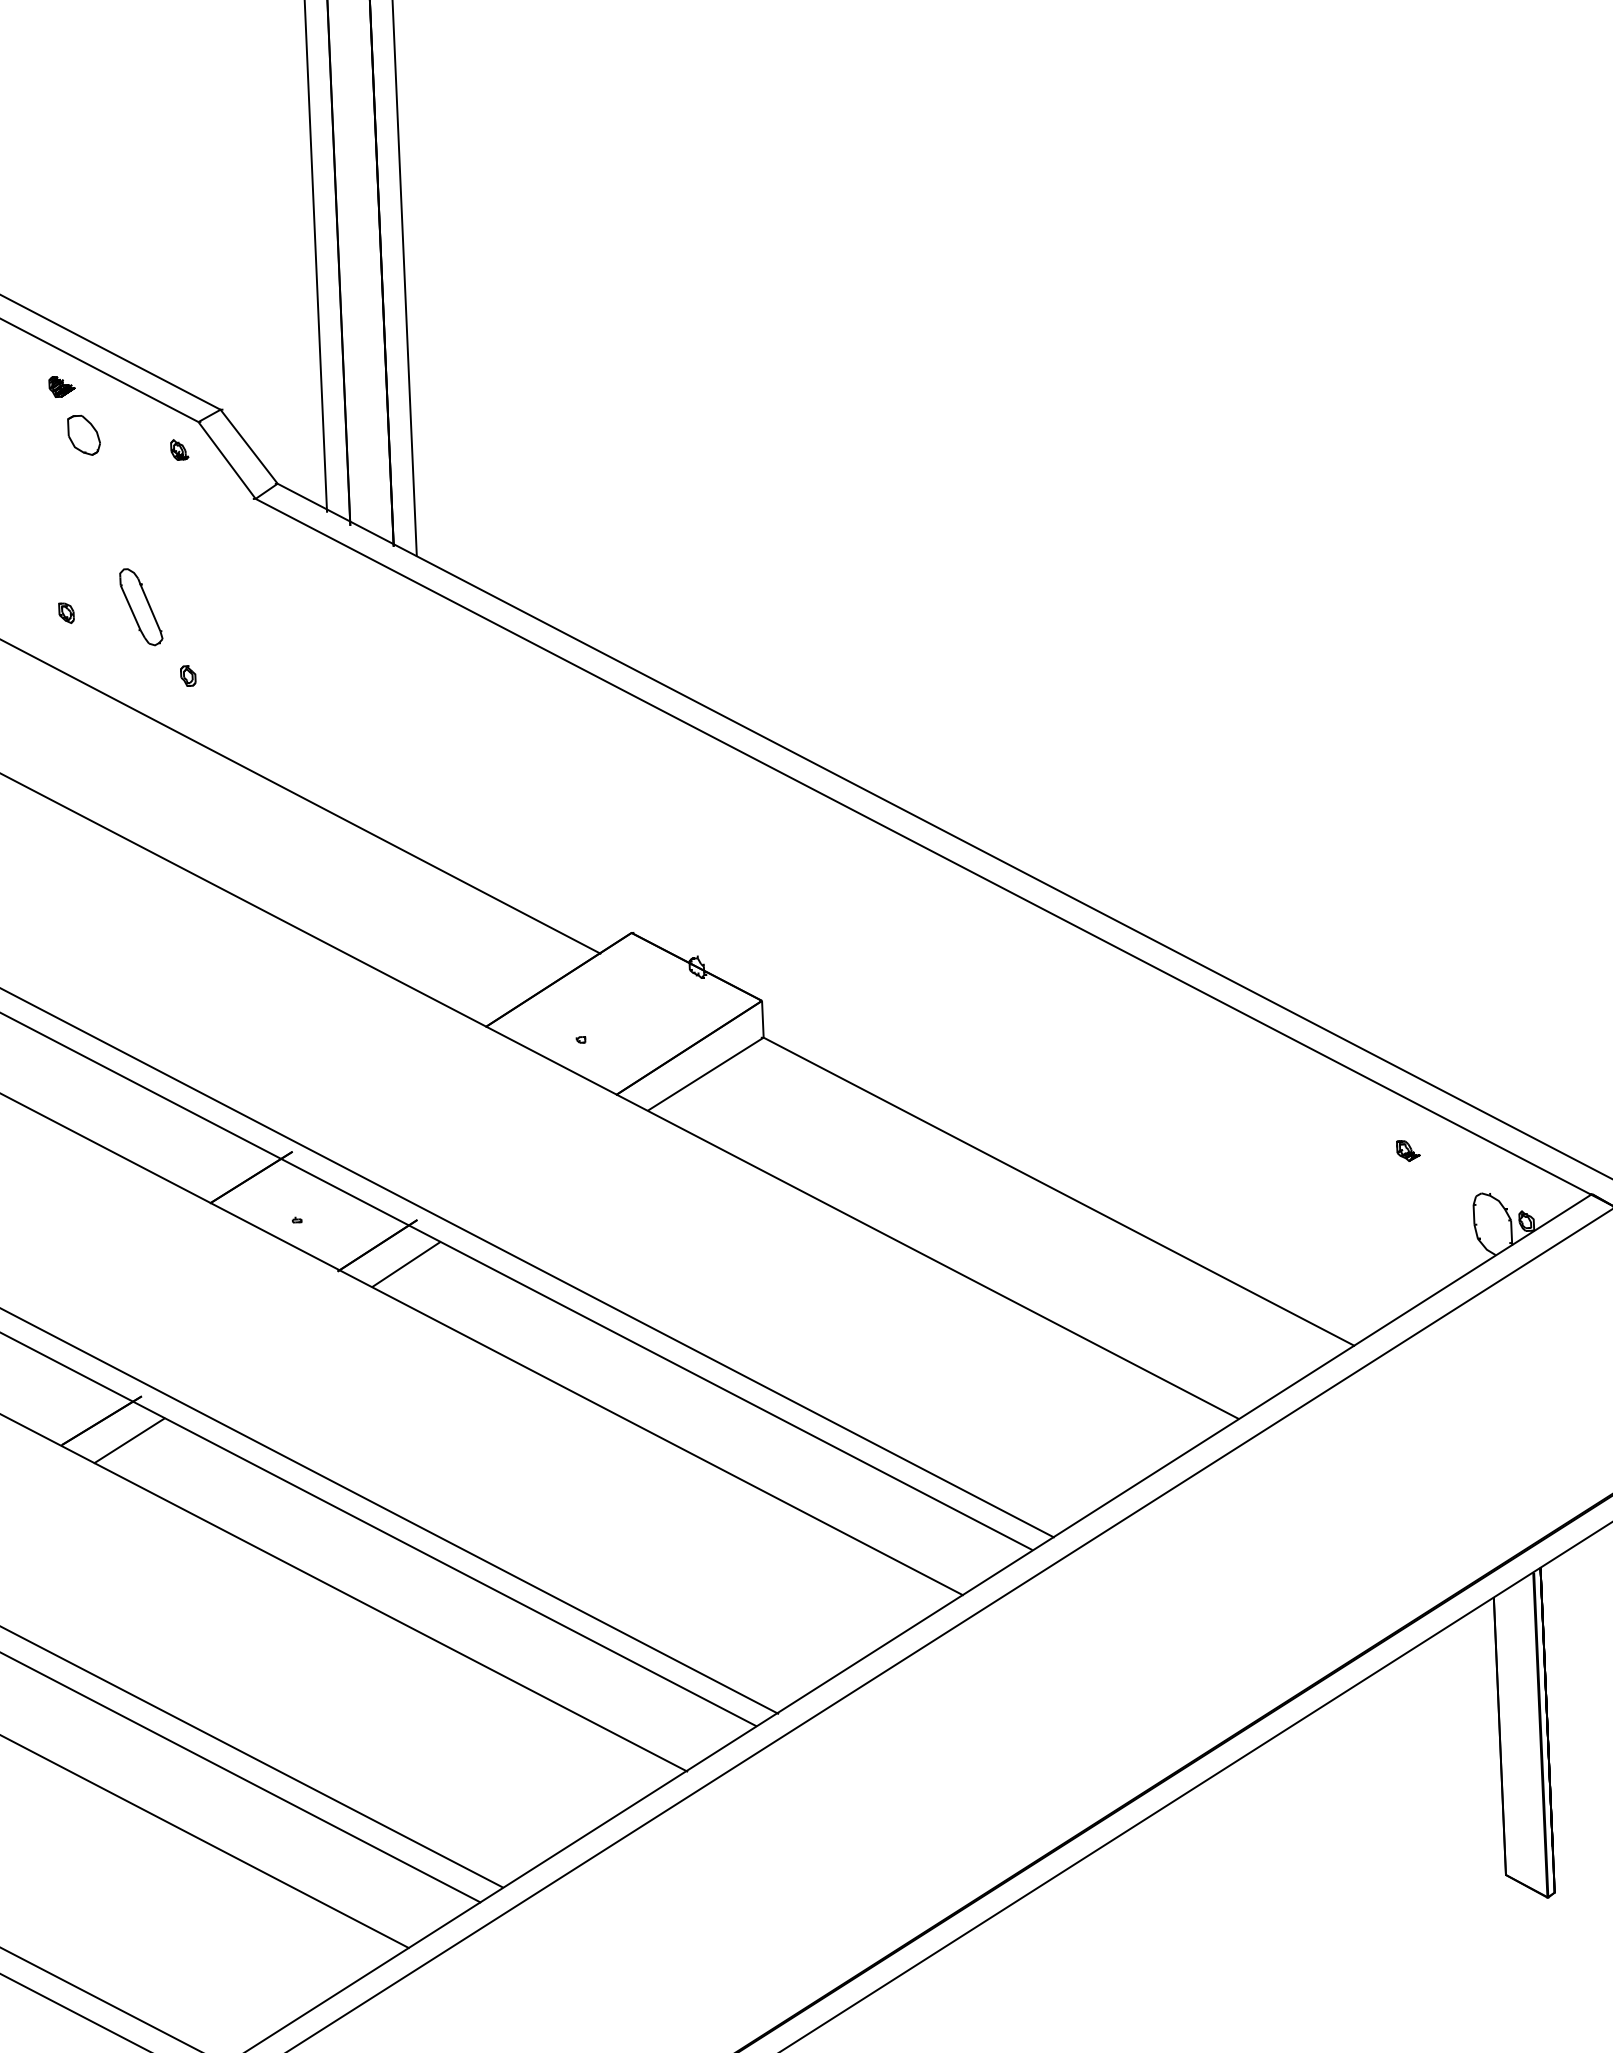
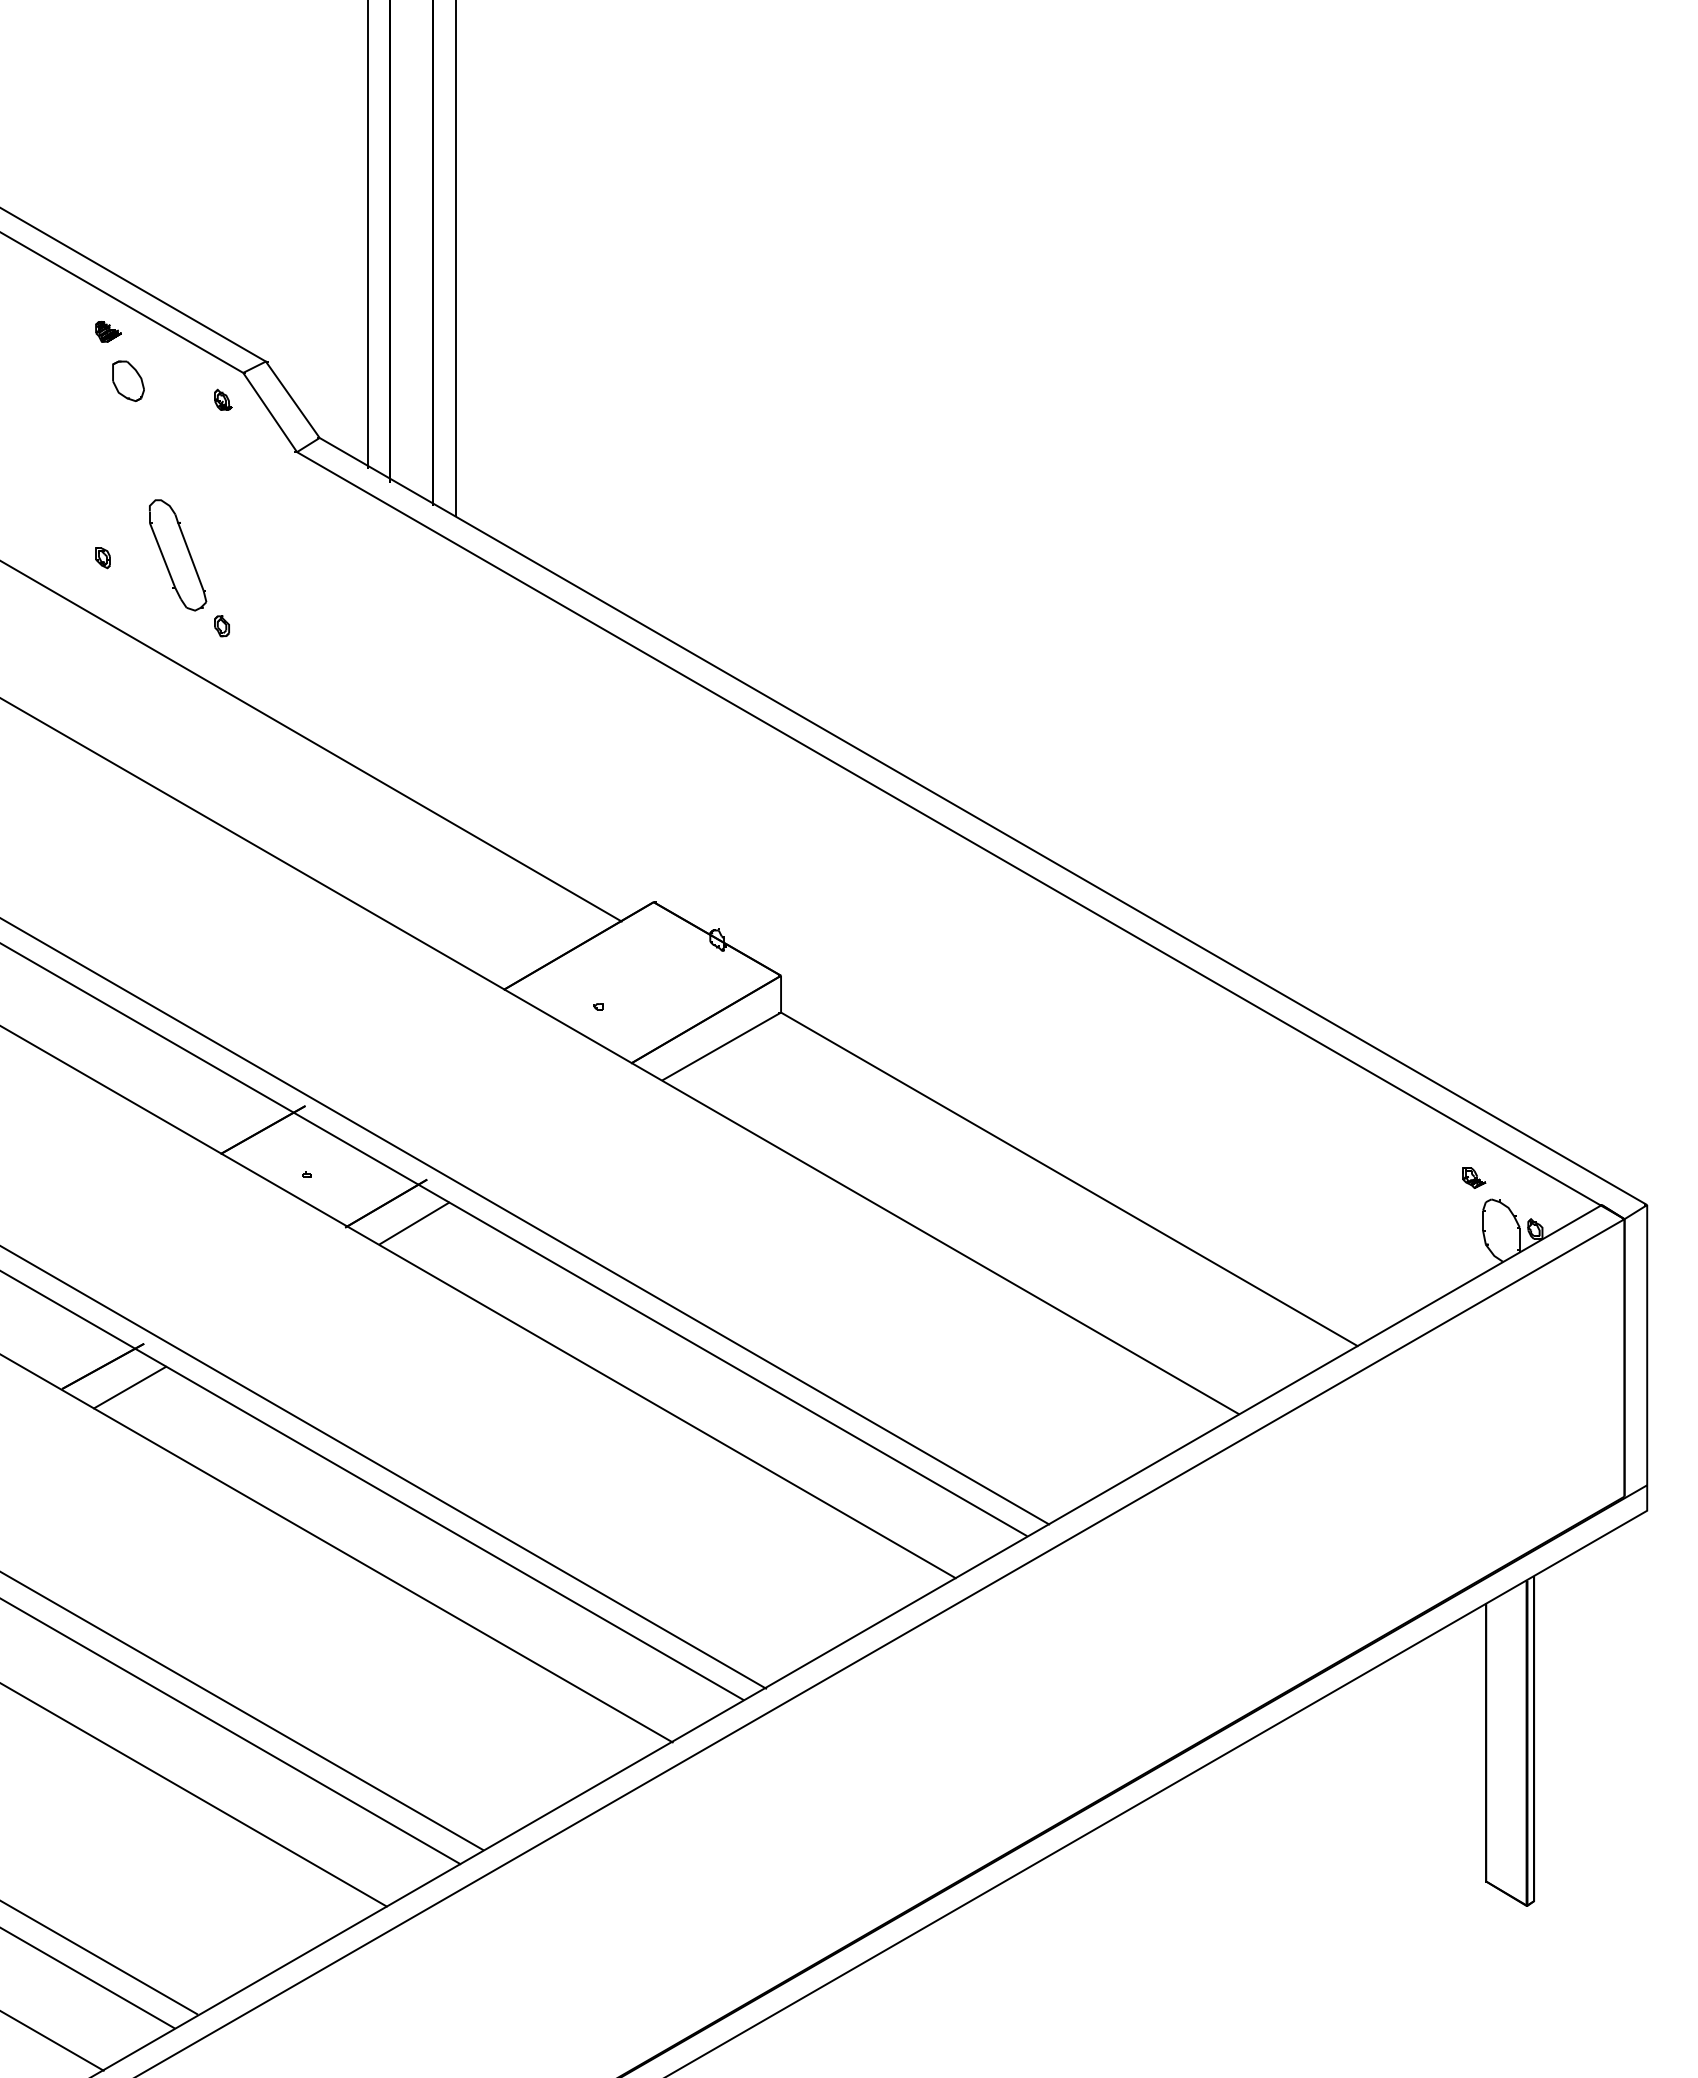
part: (141, 607) -> (178, 555), size x1.43
part: (1408, 1150) -> (1474, 1177), moved

